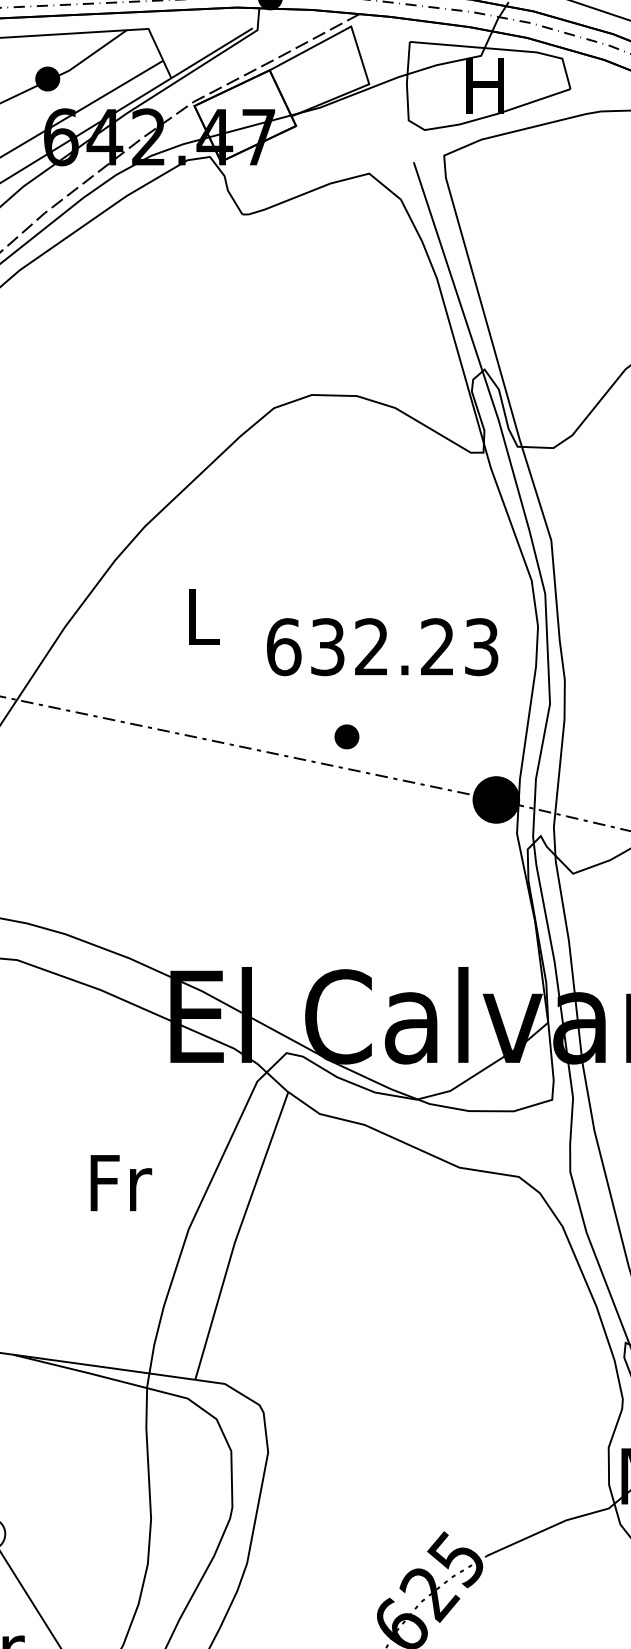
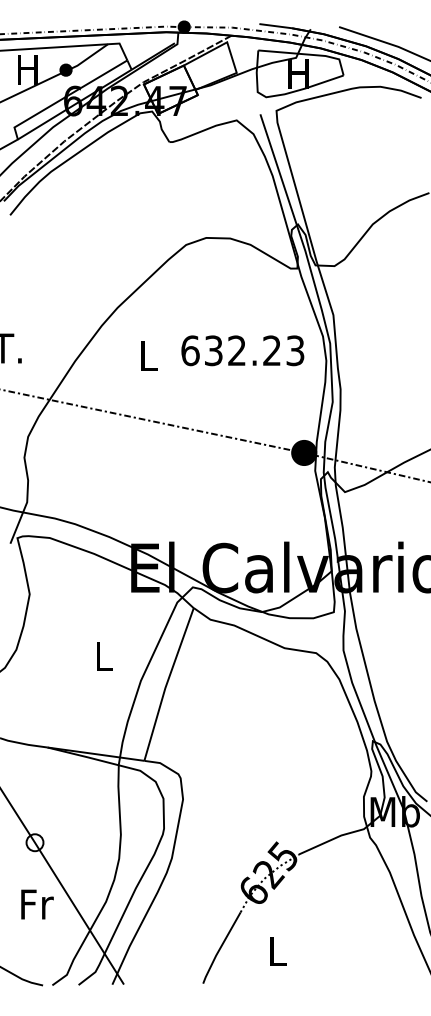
text: (381, 646) -> (242, 350), moved
part: (346, 736) -> (224, 419), removed
text: (120, 1183) -> (104, 656), Fr -> L

